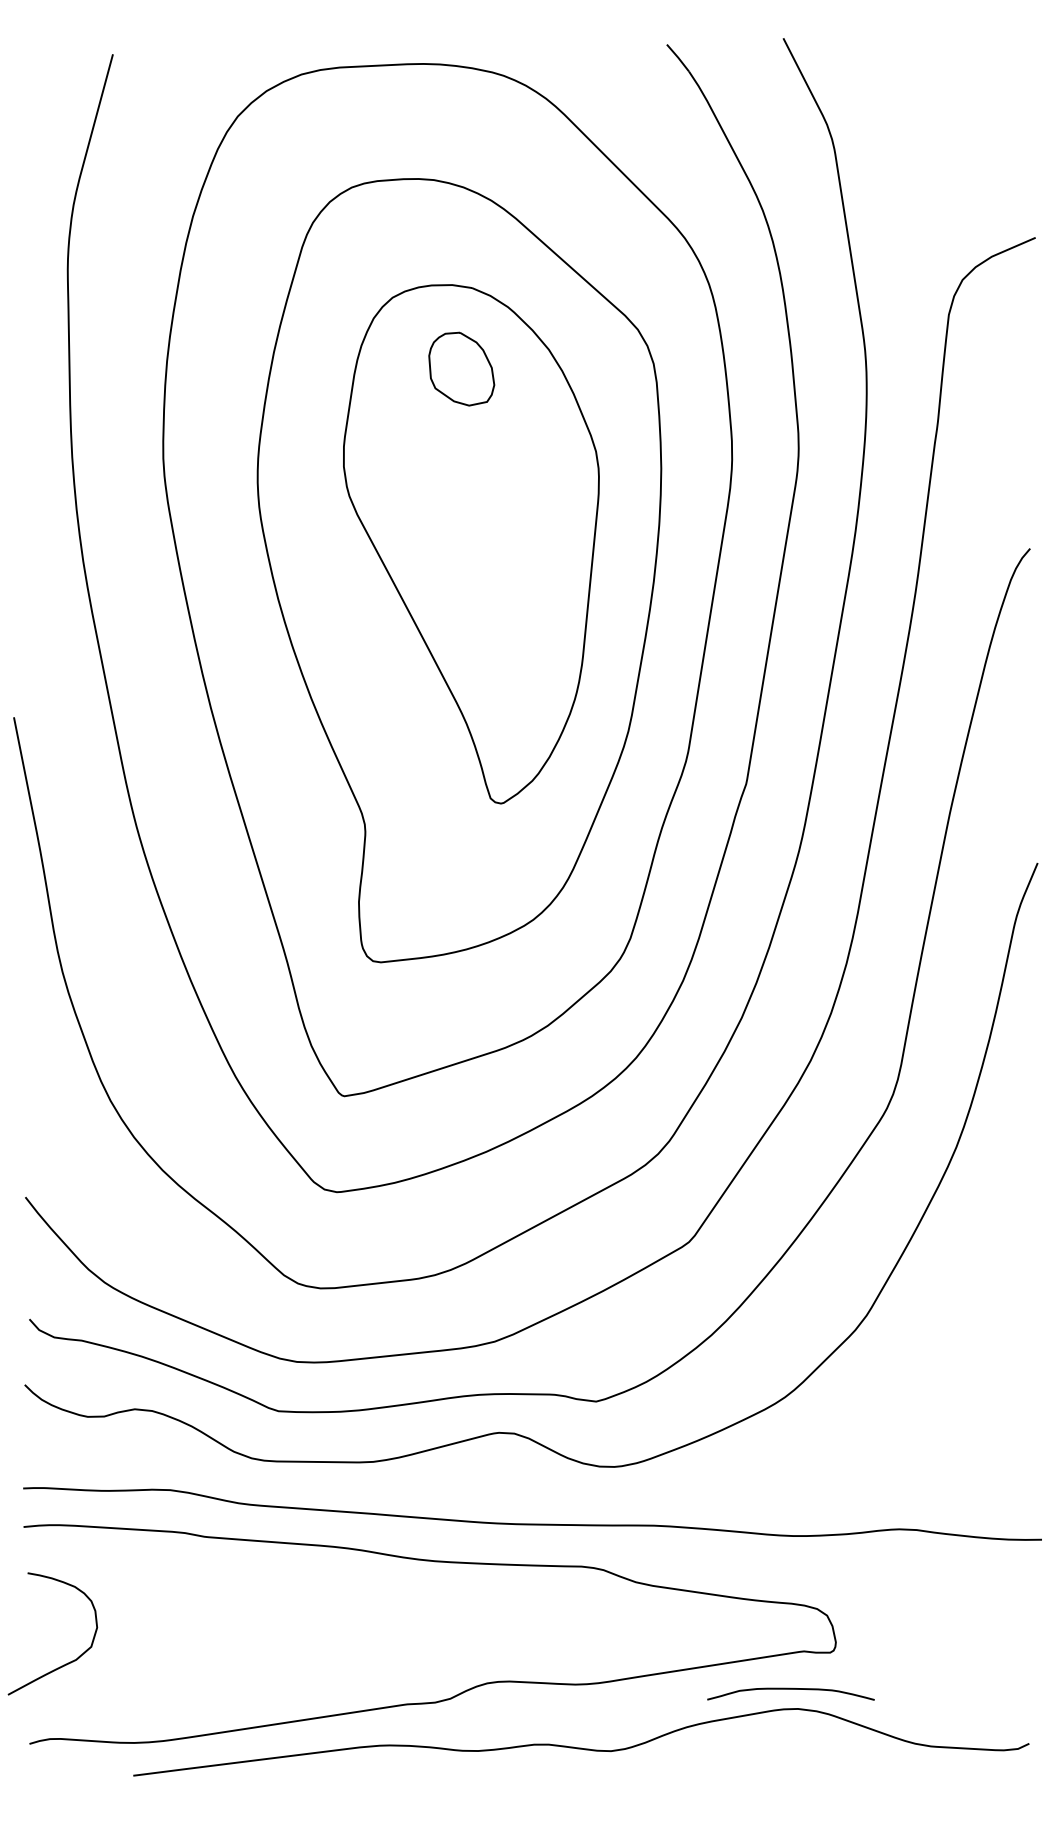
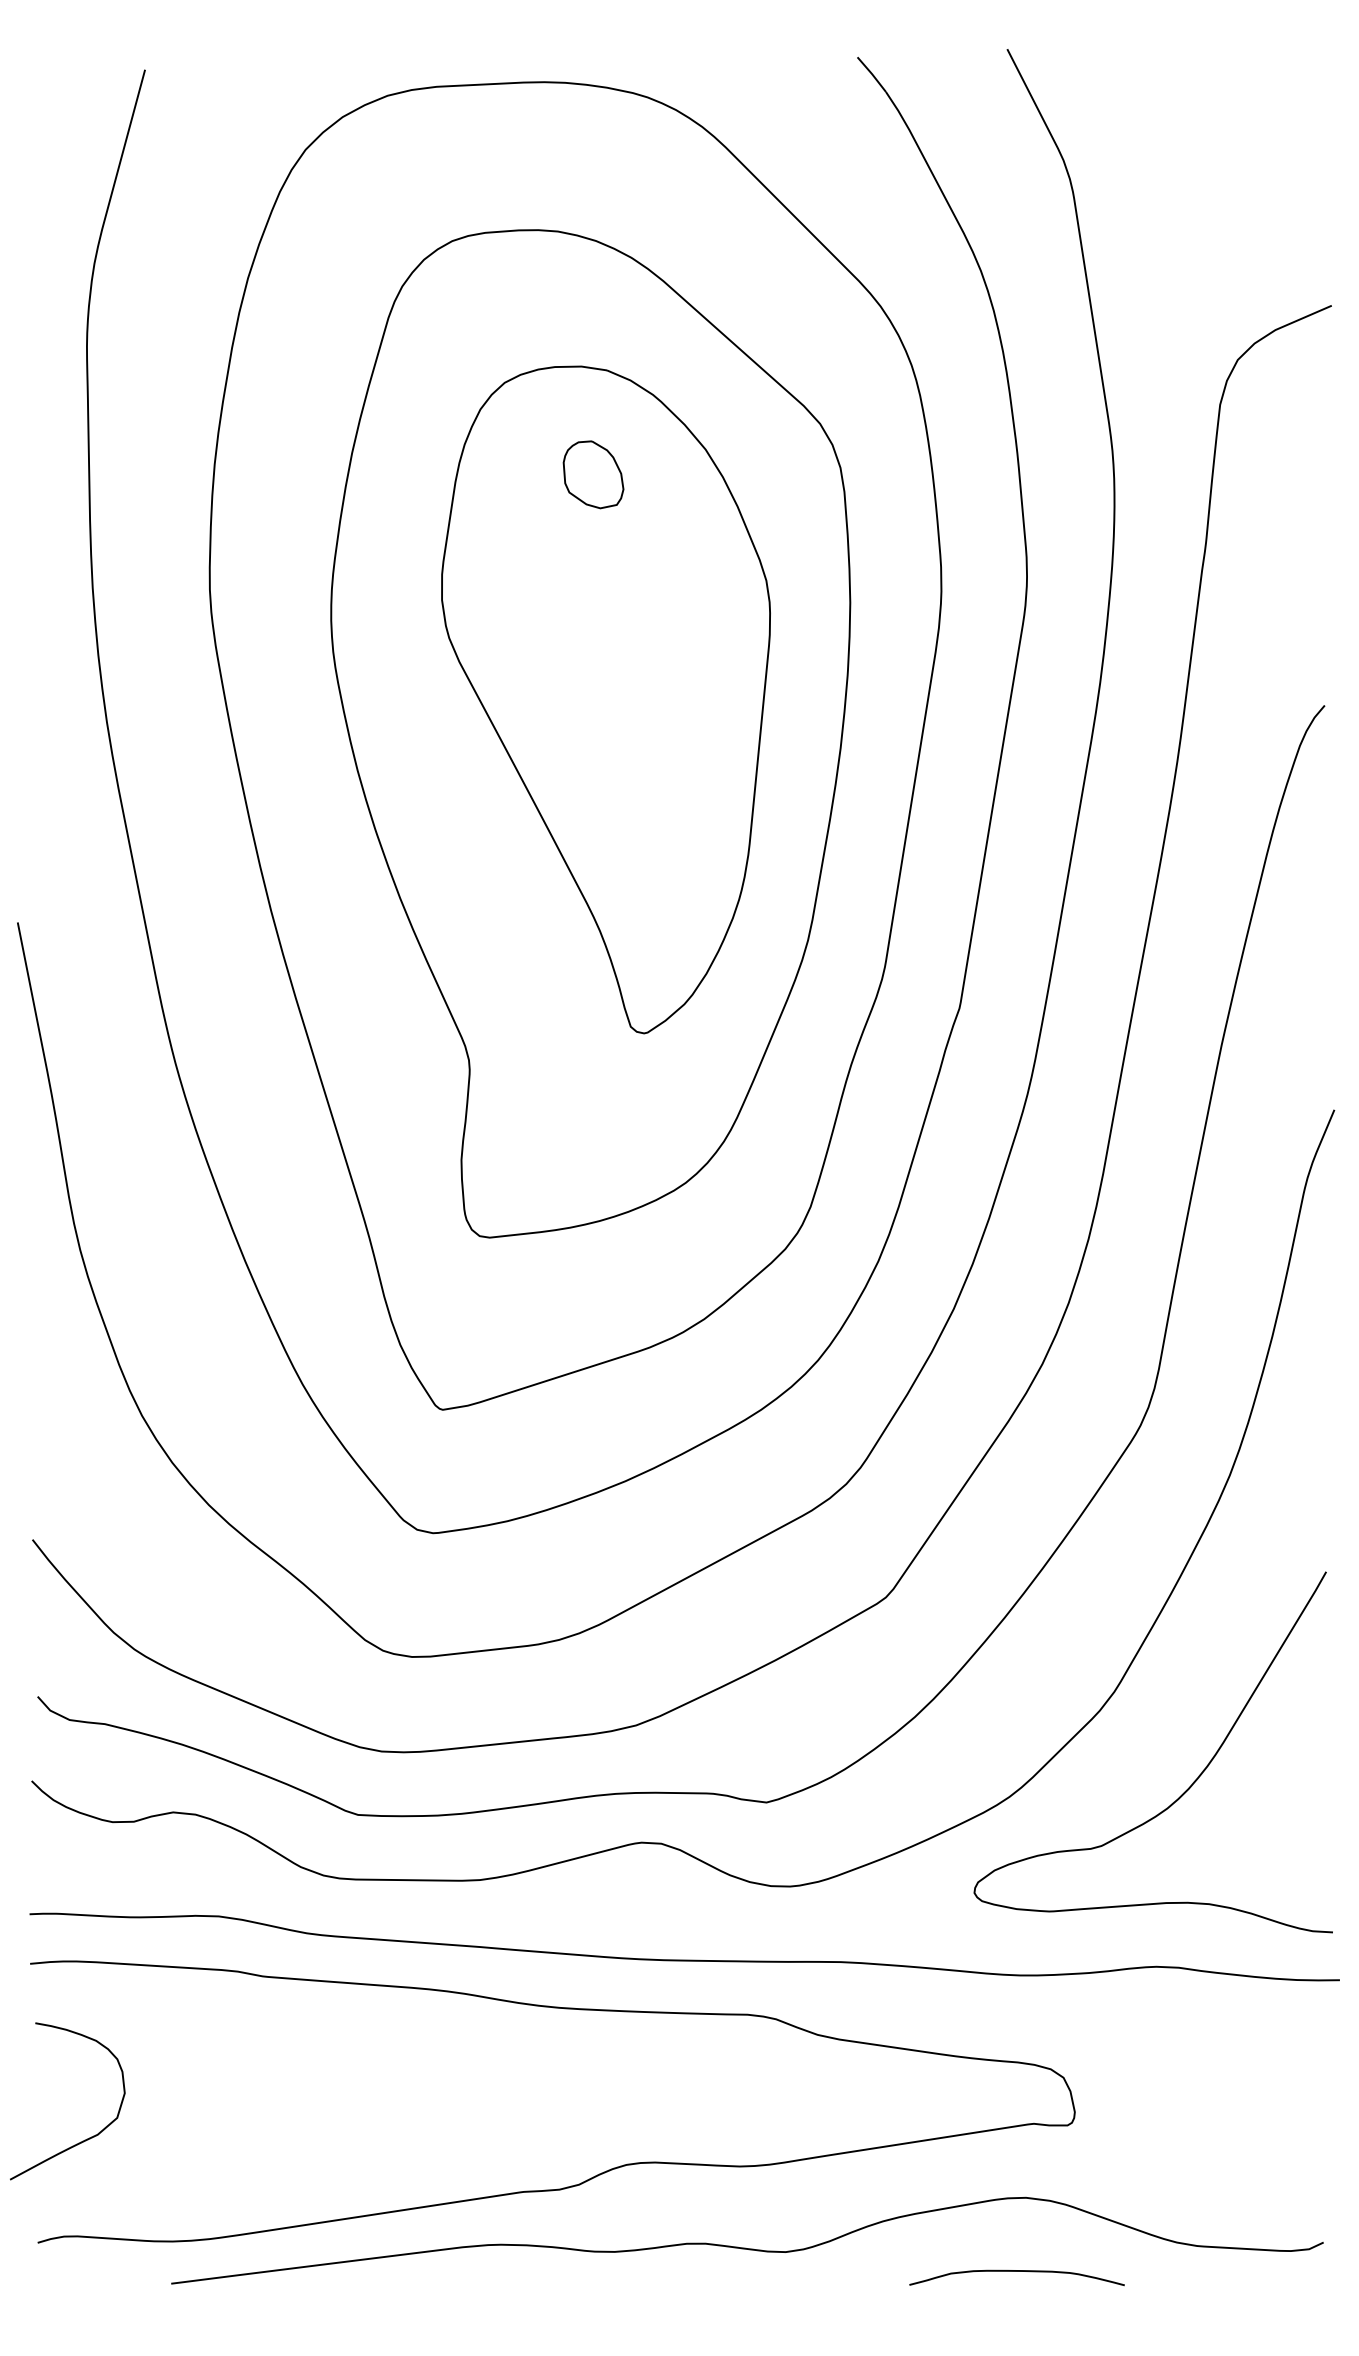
part: (461, 369) -> (593, 475), size x0.71
curve: (927, 1385) -> (1192, 1781), added
curve: (790, 1689) -> (1016, 2271), moved

